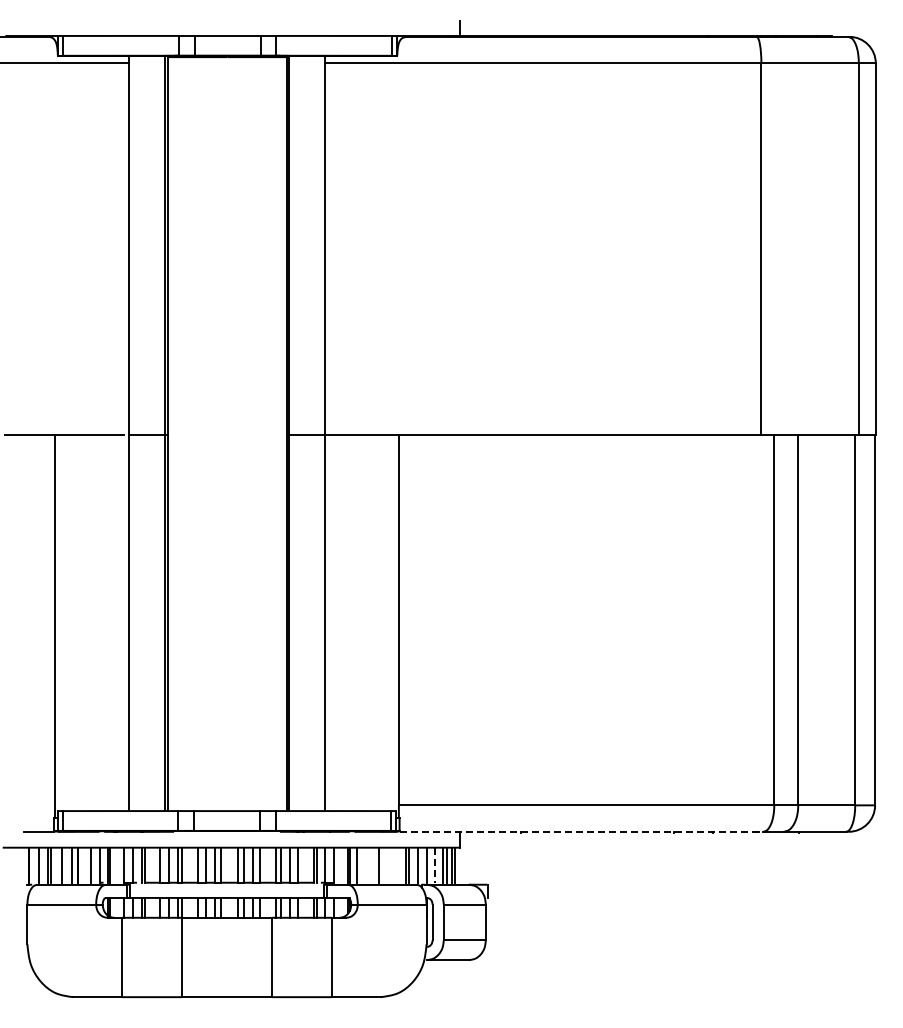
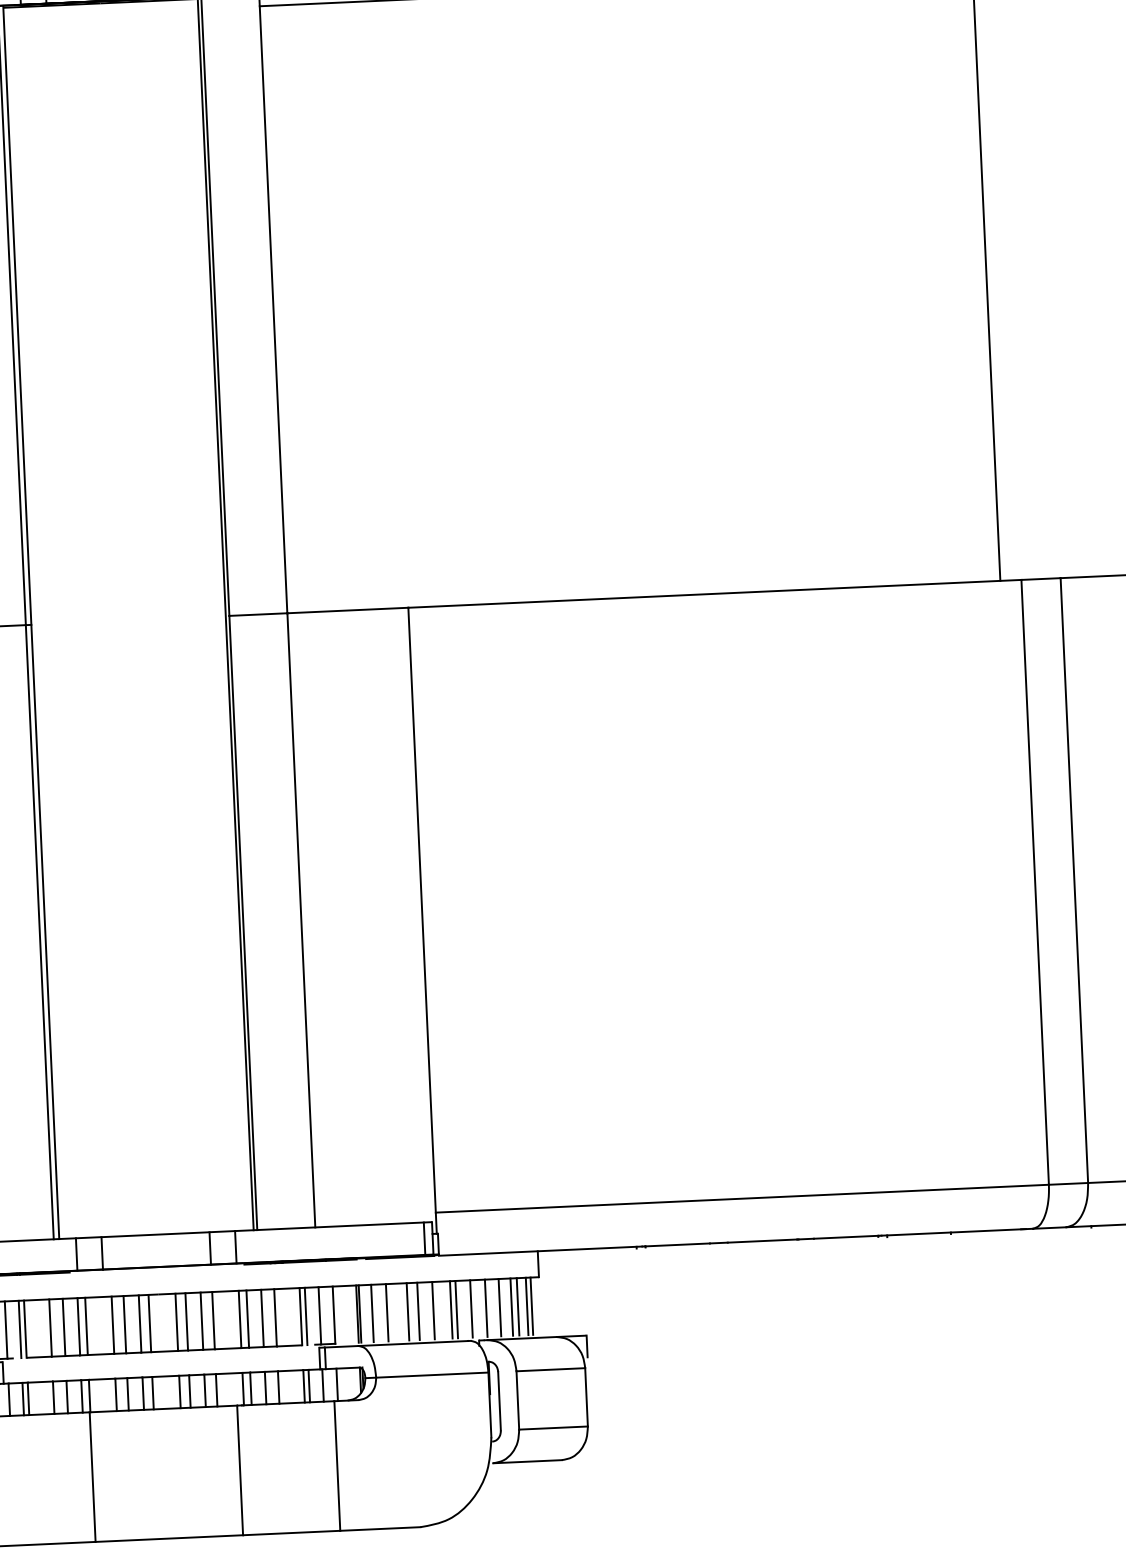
line: (581, 831) -> (735, 1241), dashed -> solid
line: (366, 864) -> (387, 1311), added
line: (385, 864) -> (418, 1310), added
line: (394, 864) -> (433, 1309), added
line: (435, 865) -> (500, 1308), dashed -> solid

